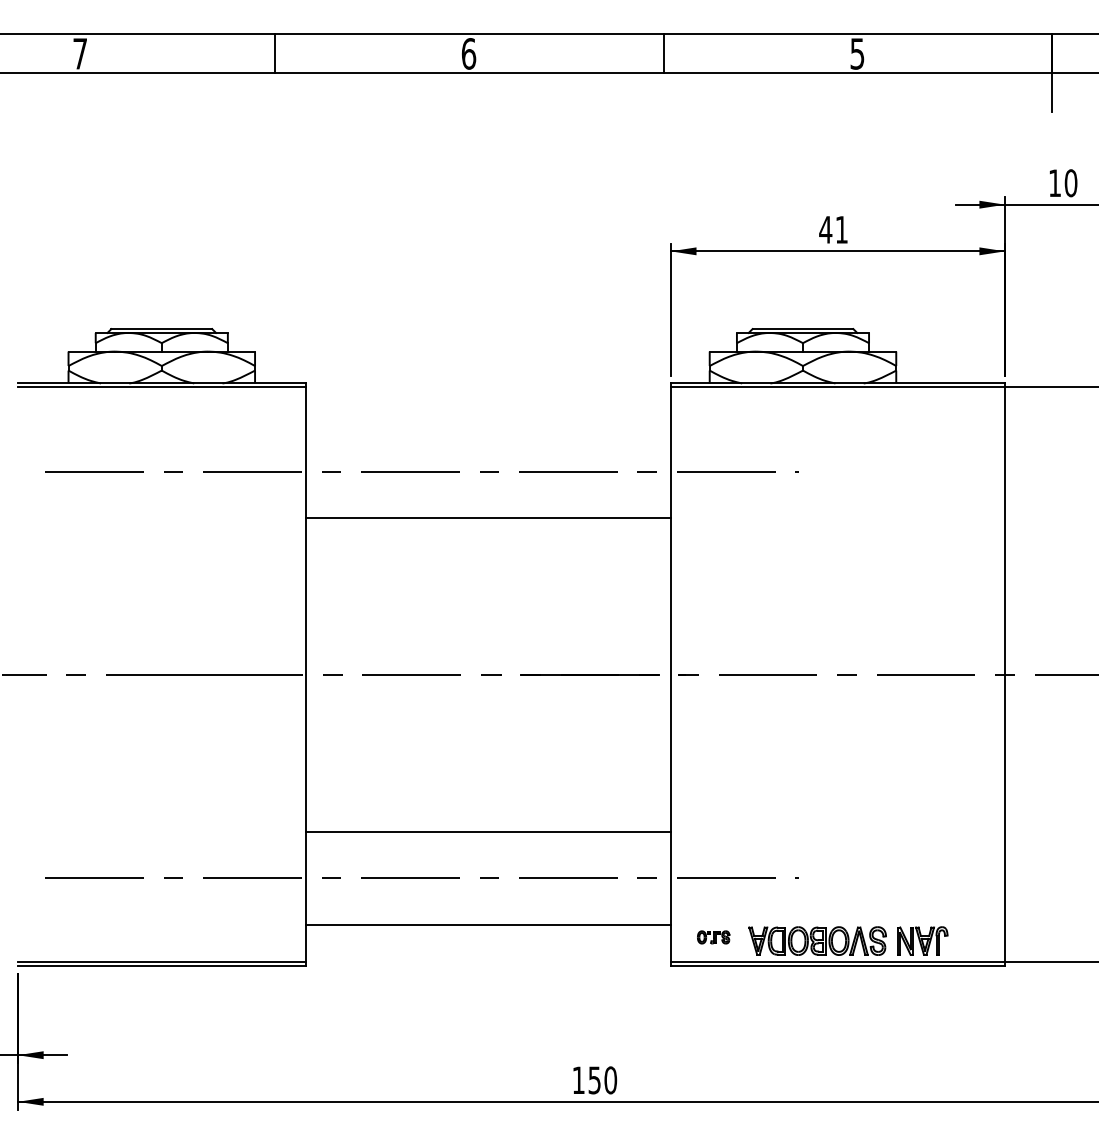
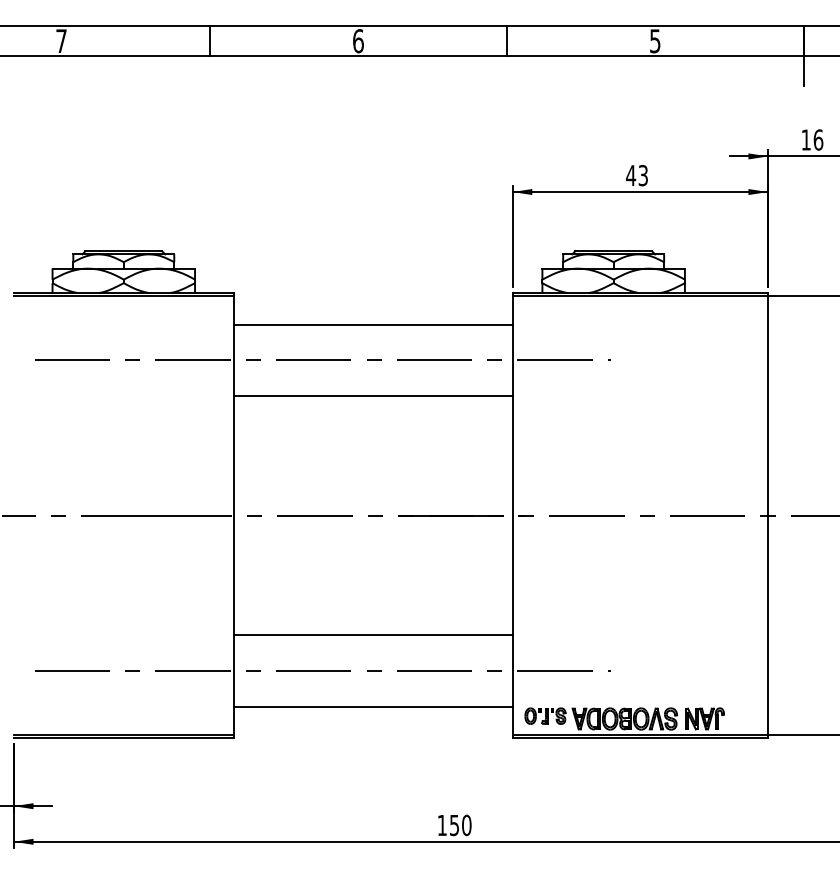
text: (1070, 183) -> (818, 140), 10 -> 16
text: (841, 229) -> (643, 175), 41 -> 43
line: (487, 425) -> (372, 325), added
part: (713, 937) -> (545, 716), size x1.67

